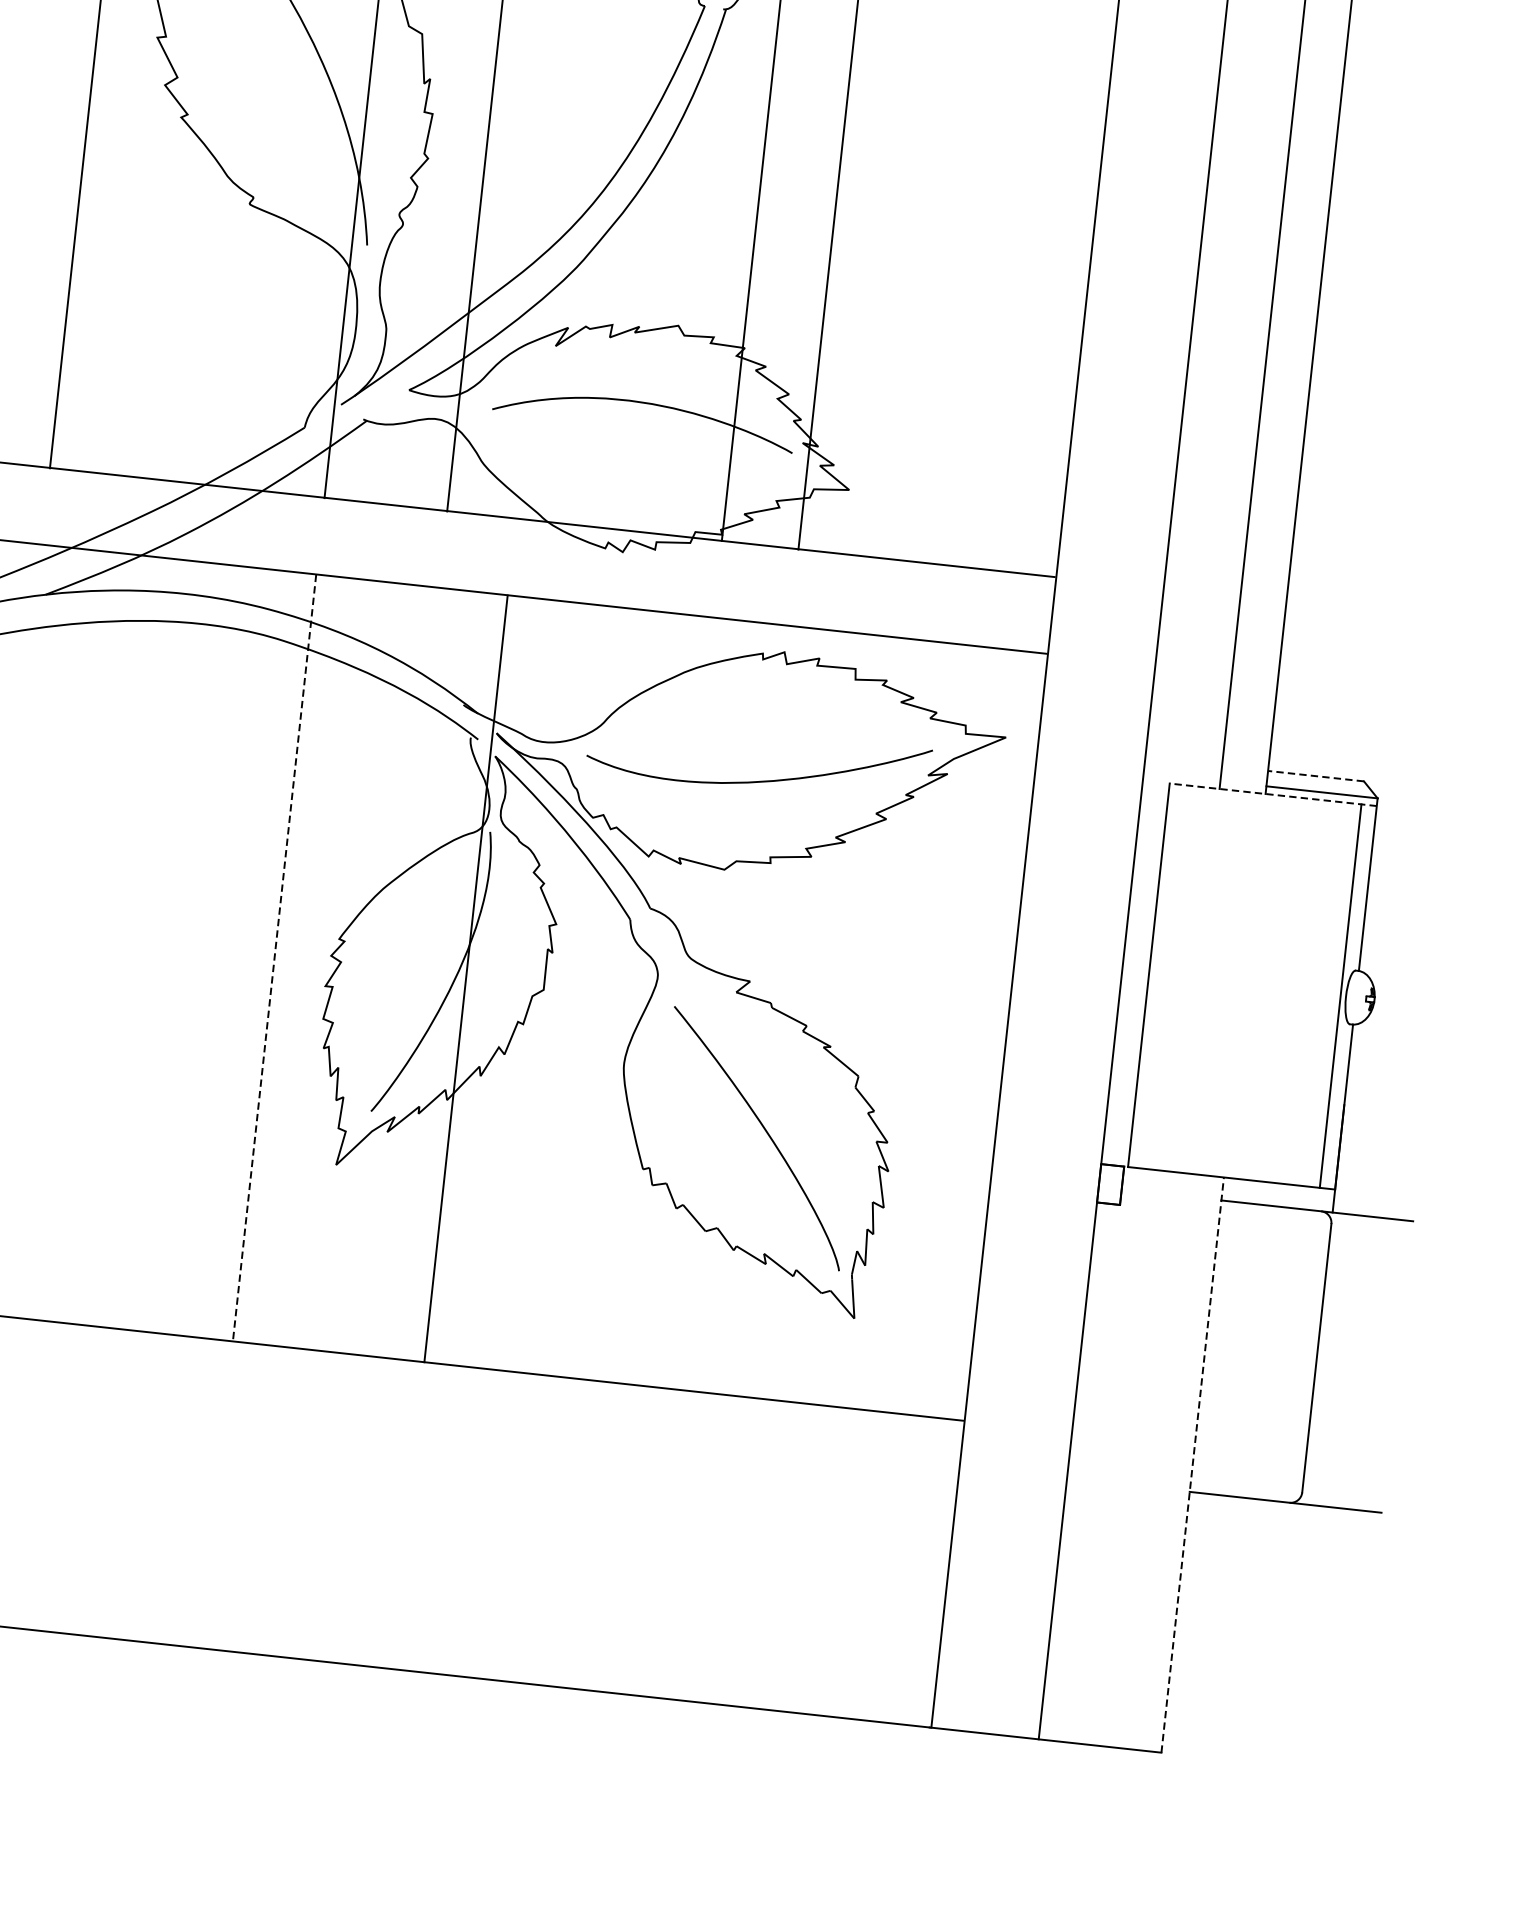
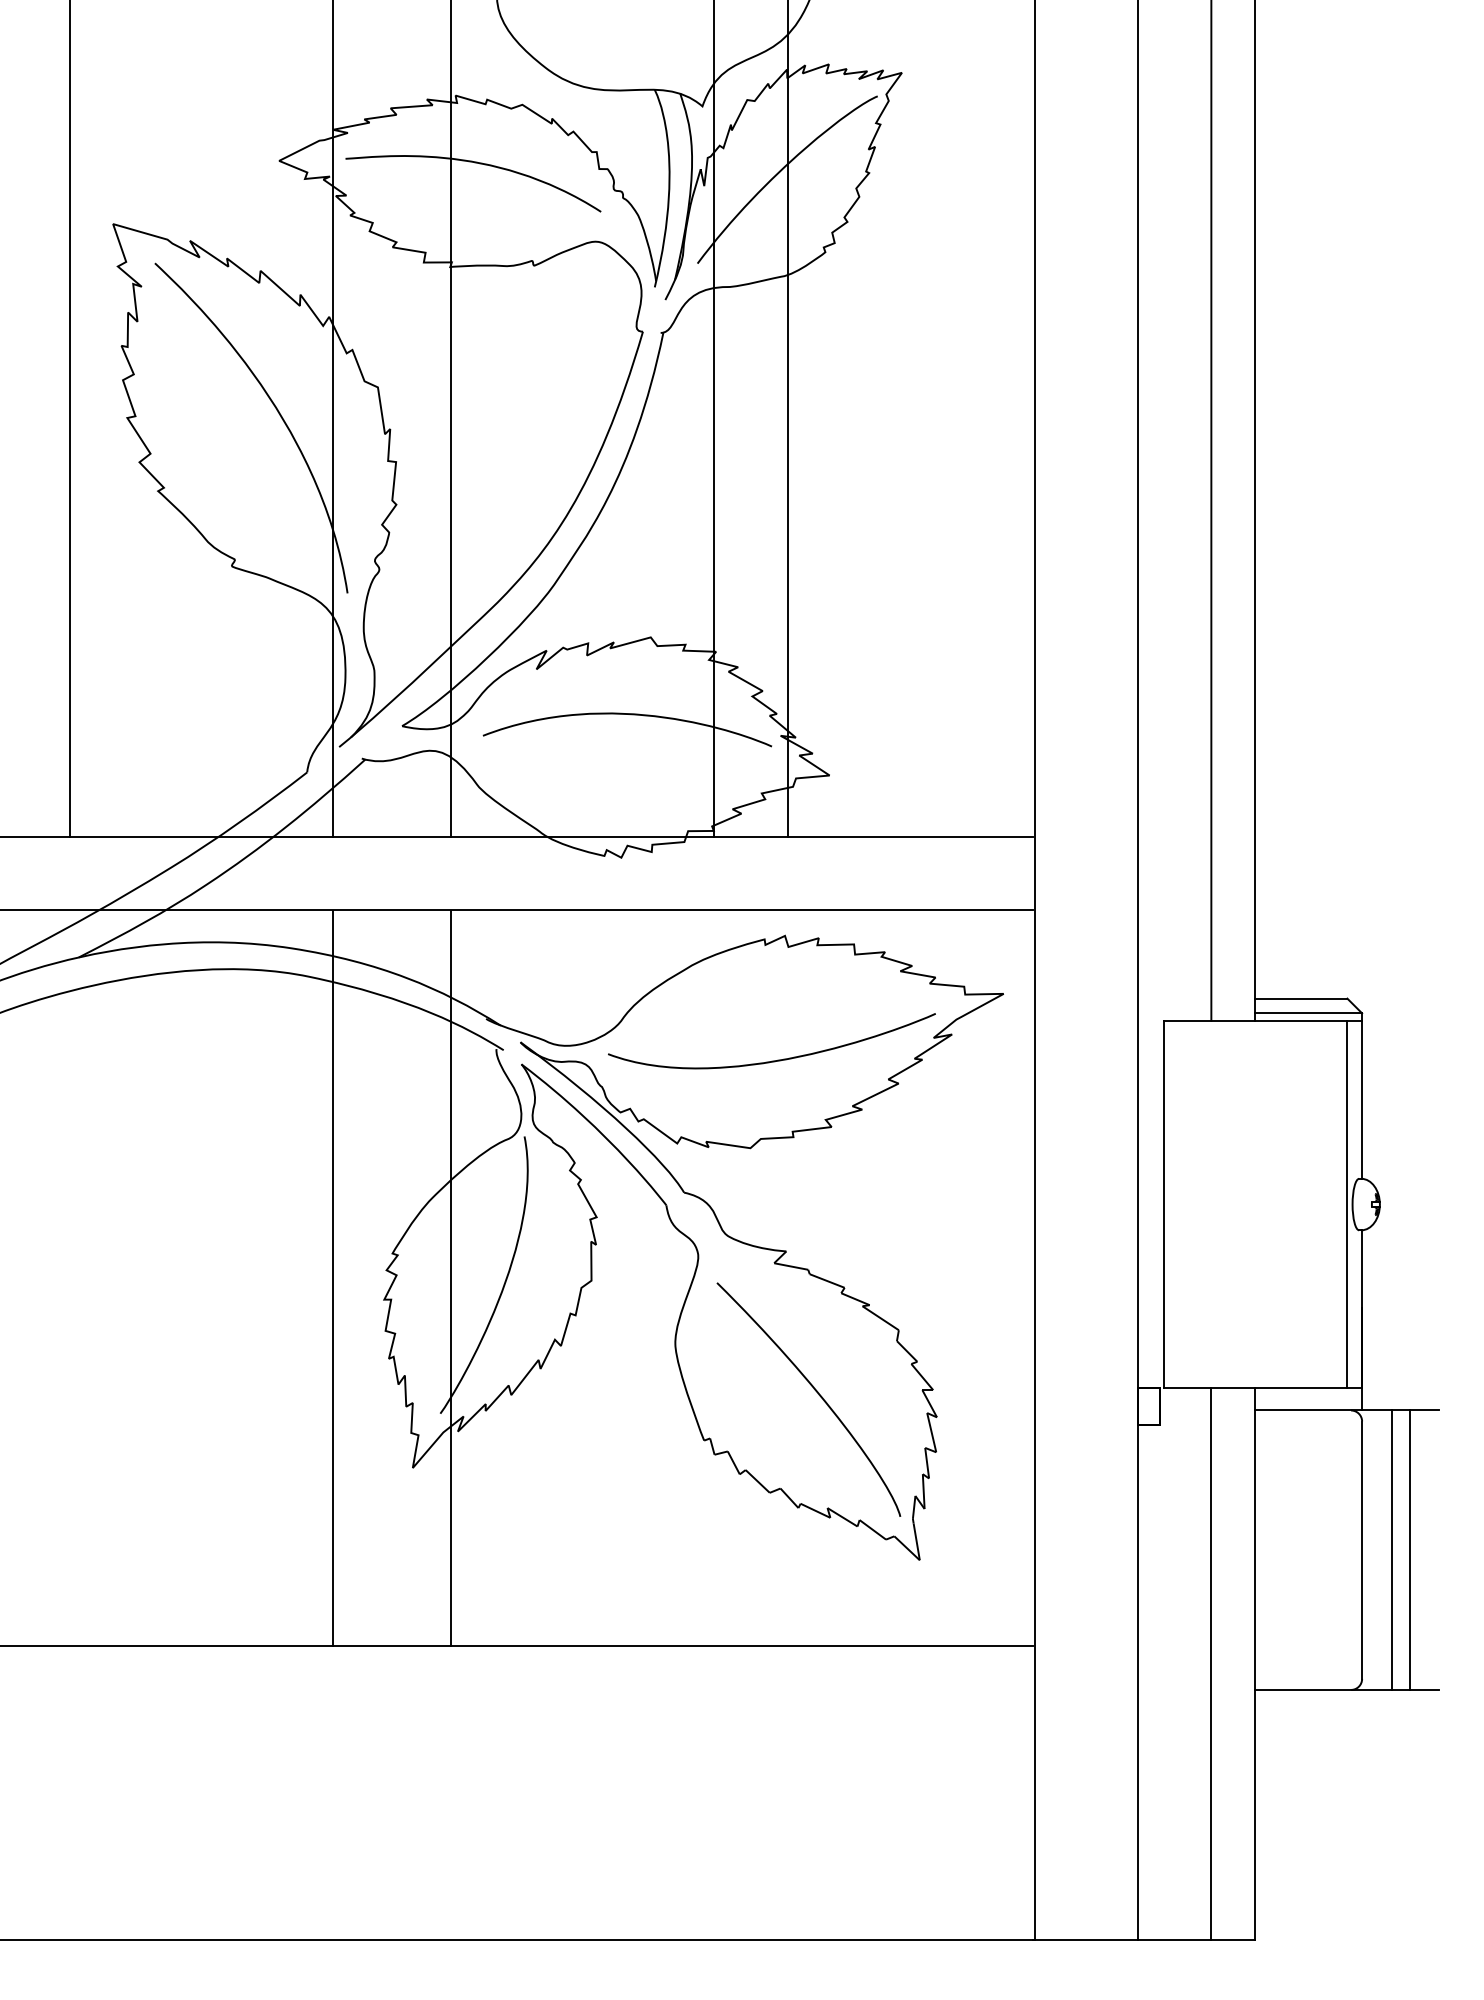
line: (1316, 776) -> (1301, 998), dashed -> solid
line: (1272, 794) -> (1262, 1020), dashed -> solid
line: (274, 958) -> (333, 1278), dashed -> solid
line: (465, 978) -> (450, 1277), moved
line: (1347, 1360) -> (1391, 1549), added
line: (1366, 1362) -> (1409, 1549), added
line: (1146, 1459) -> (1211, 1663), added
line: (1192, 1465) -> (1255, 1664), dashed -> solid

